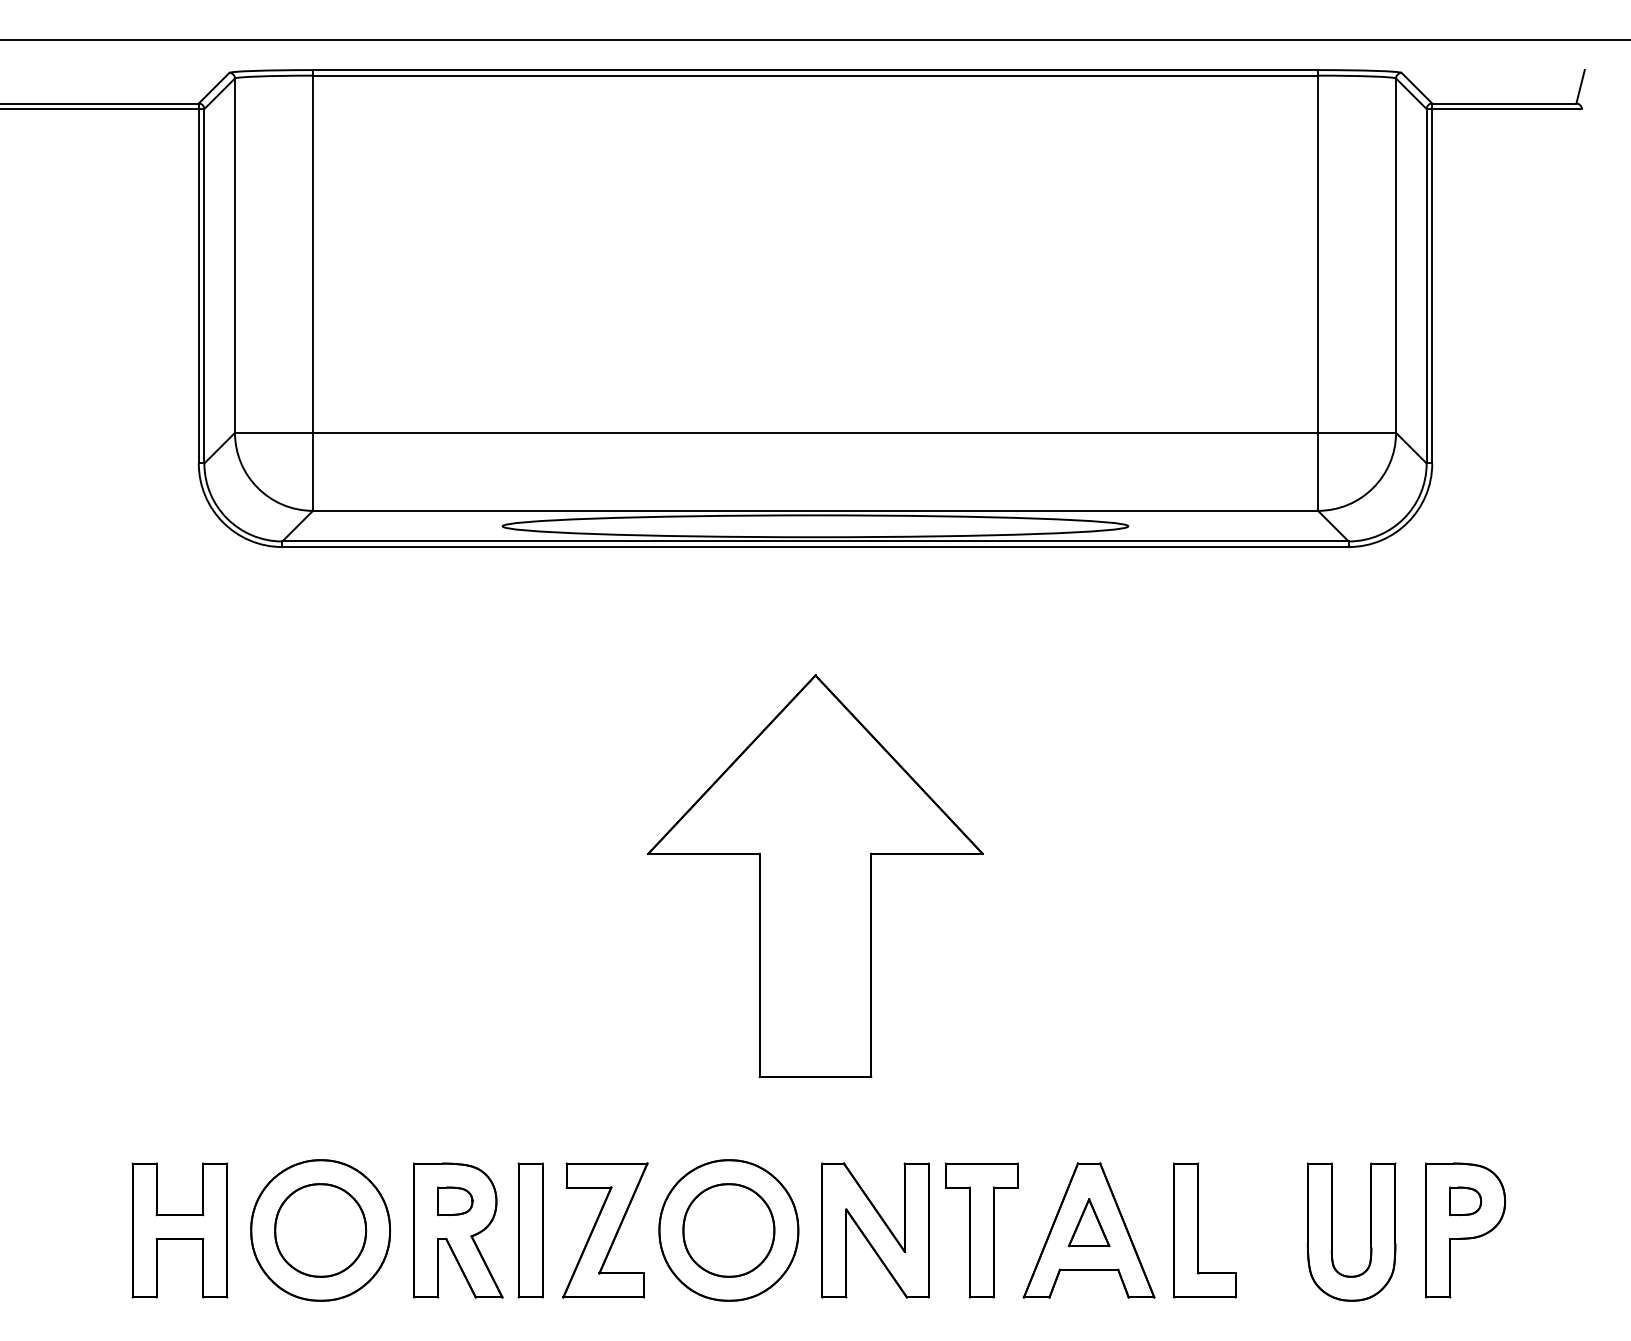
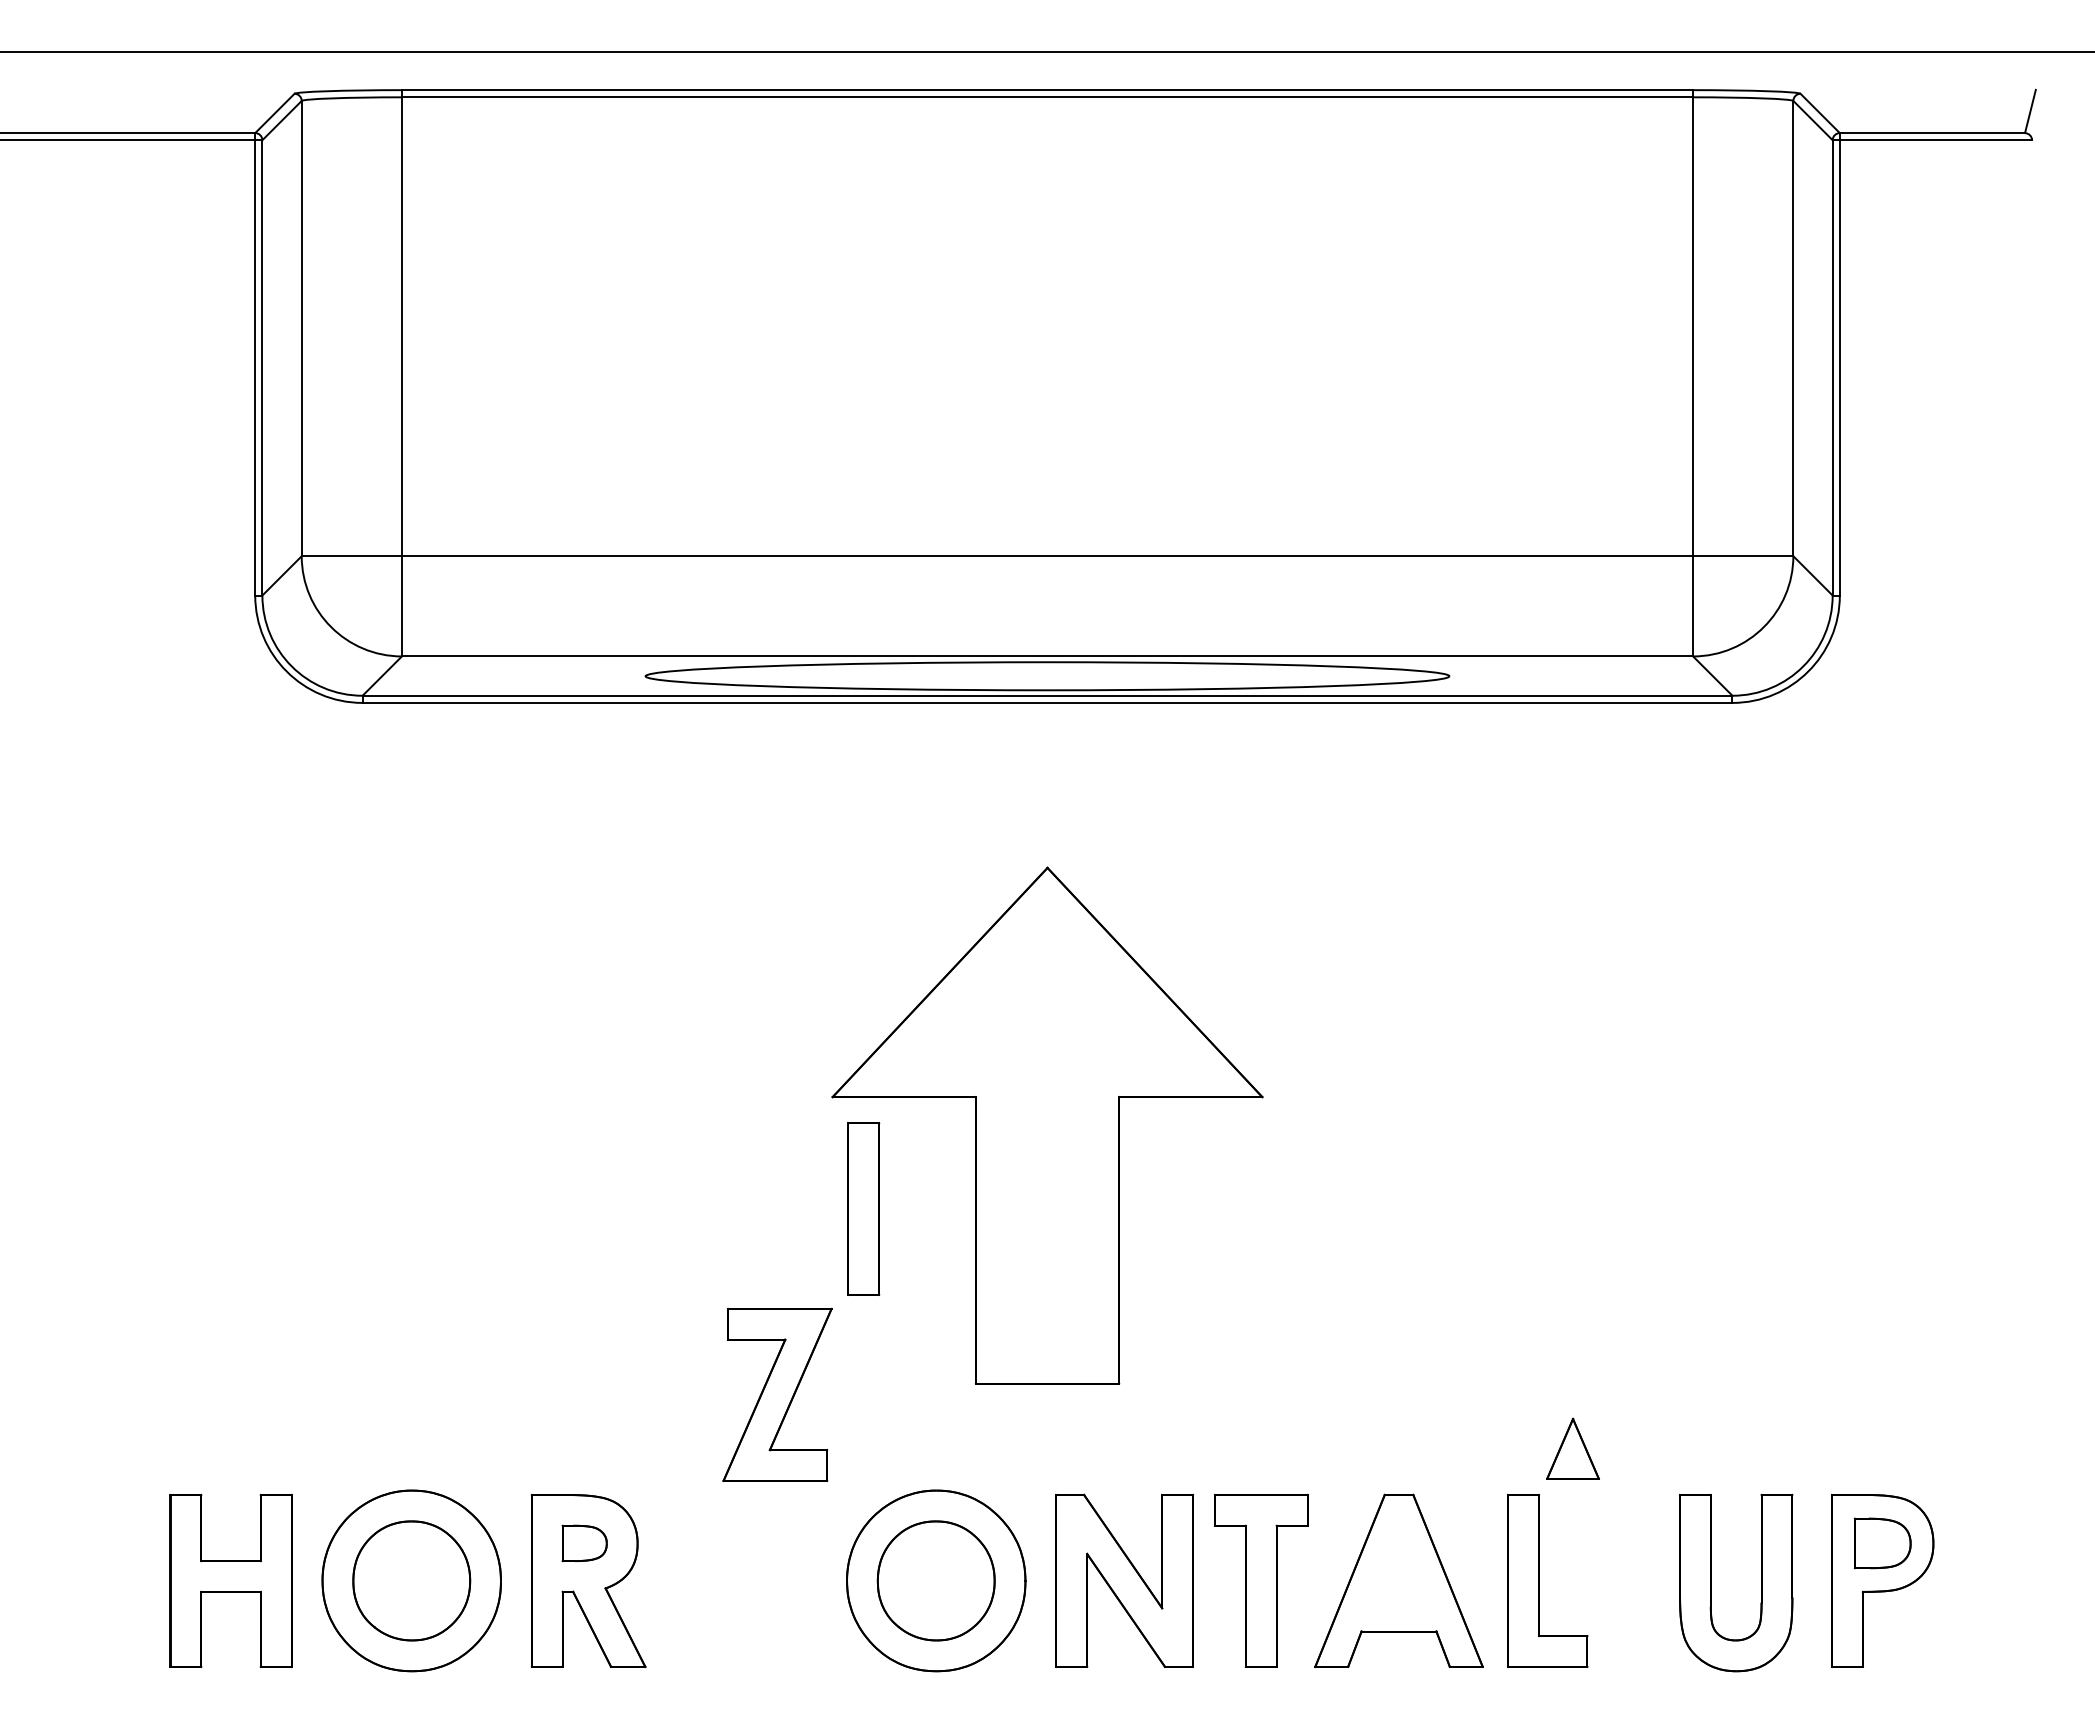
part: (1465, 1201) -> (1882, 1543), size x1.4
part: (1088, 1222) -> (1572, 1448), moved
part: (530, 1230) -> (863, 1208), moved
part: (605, 1230) -> (777, 1394), moved

